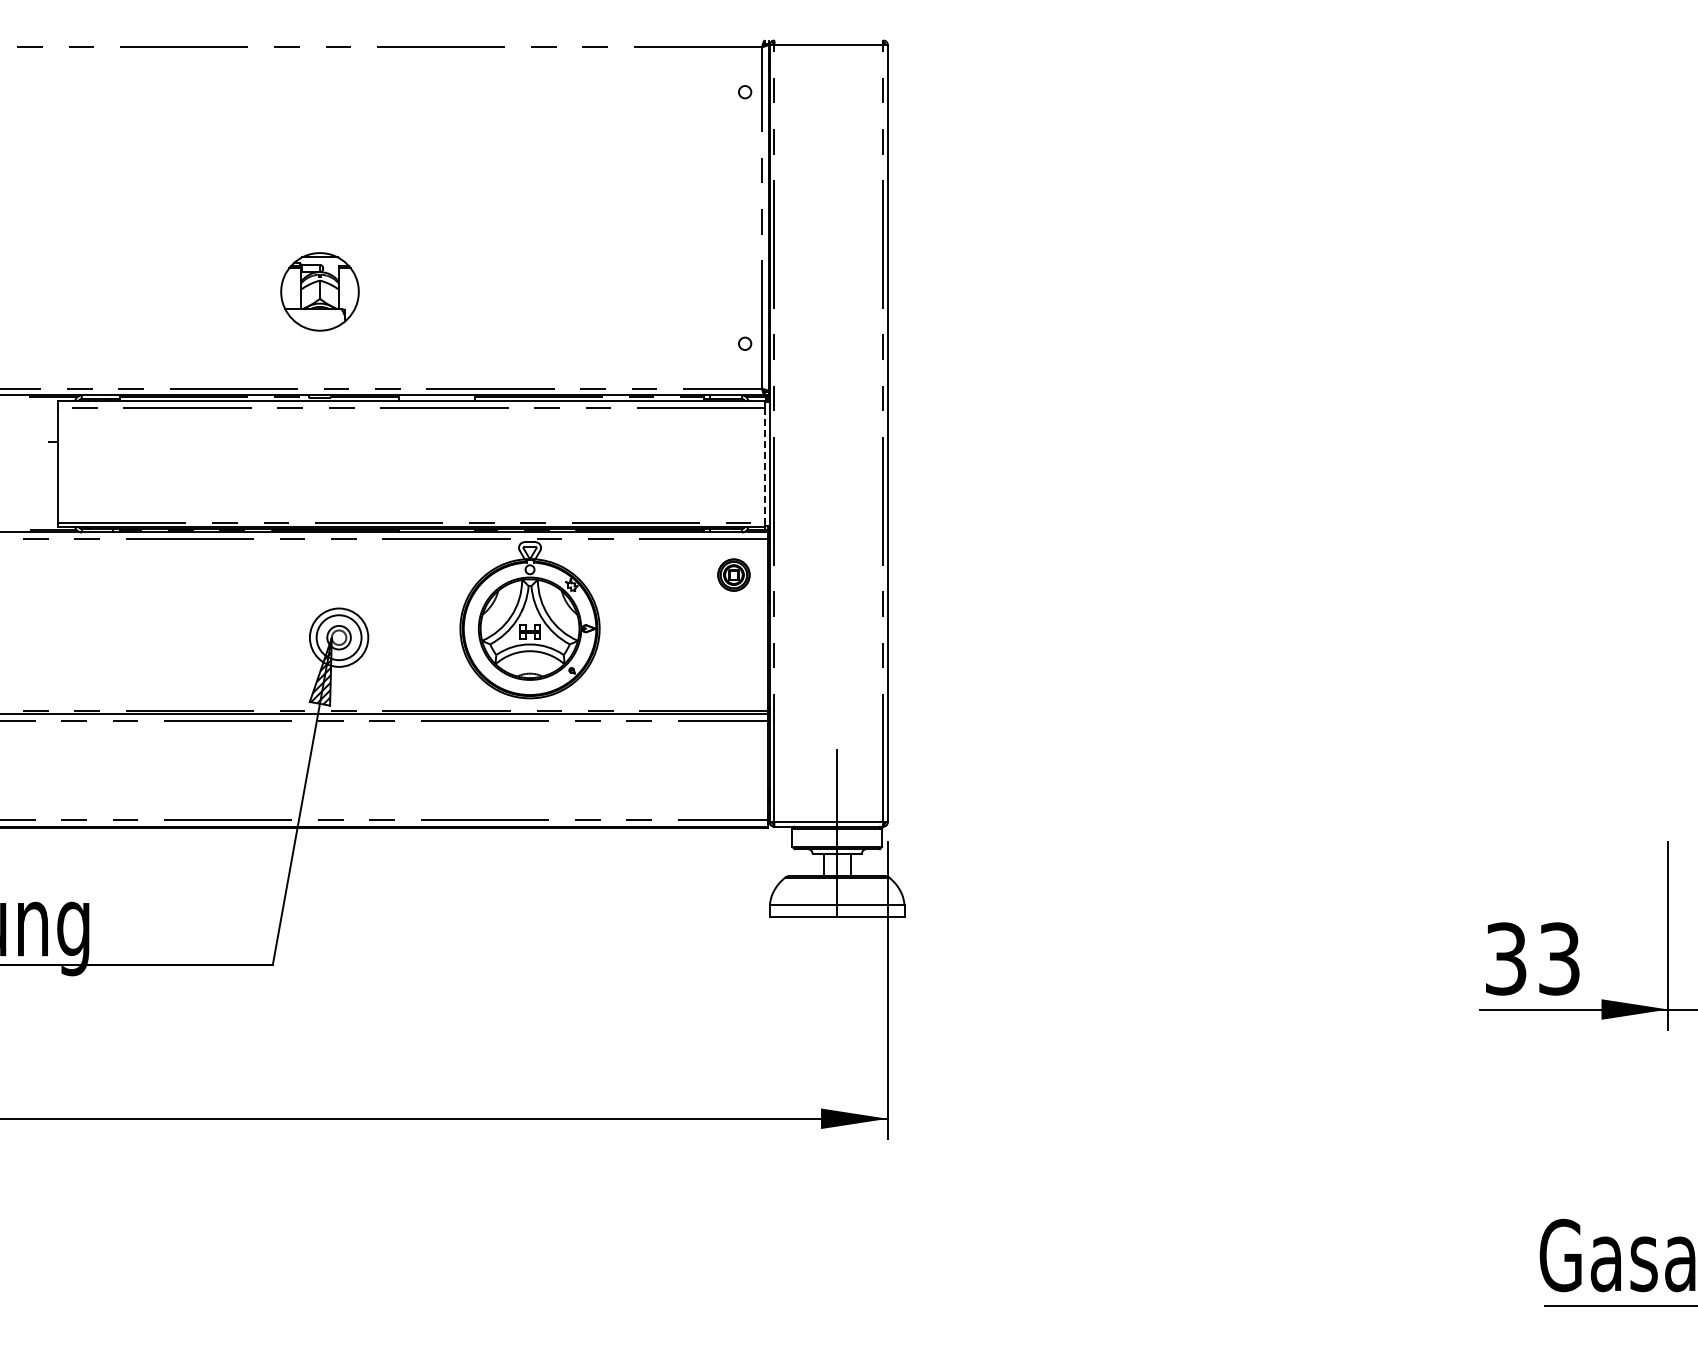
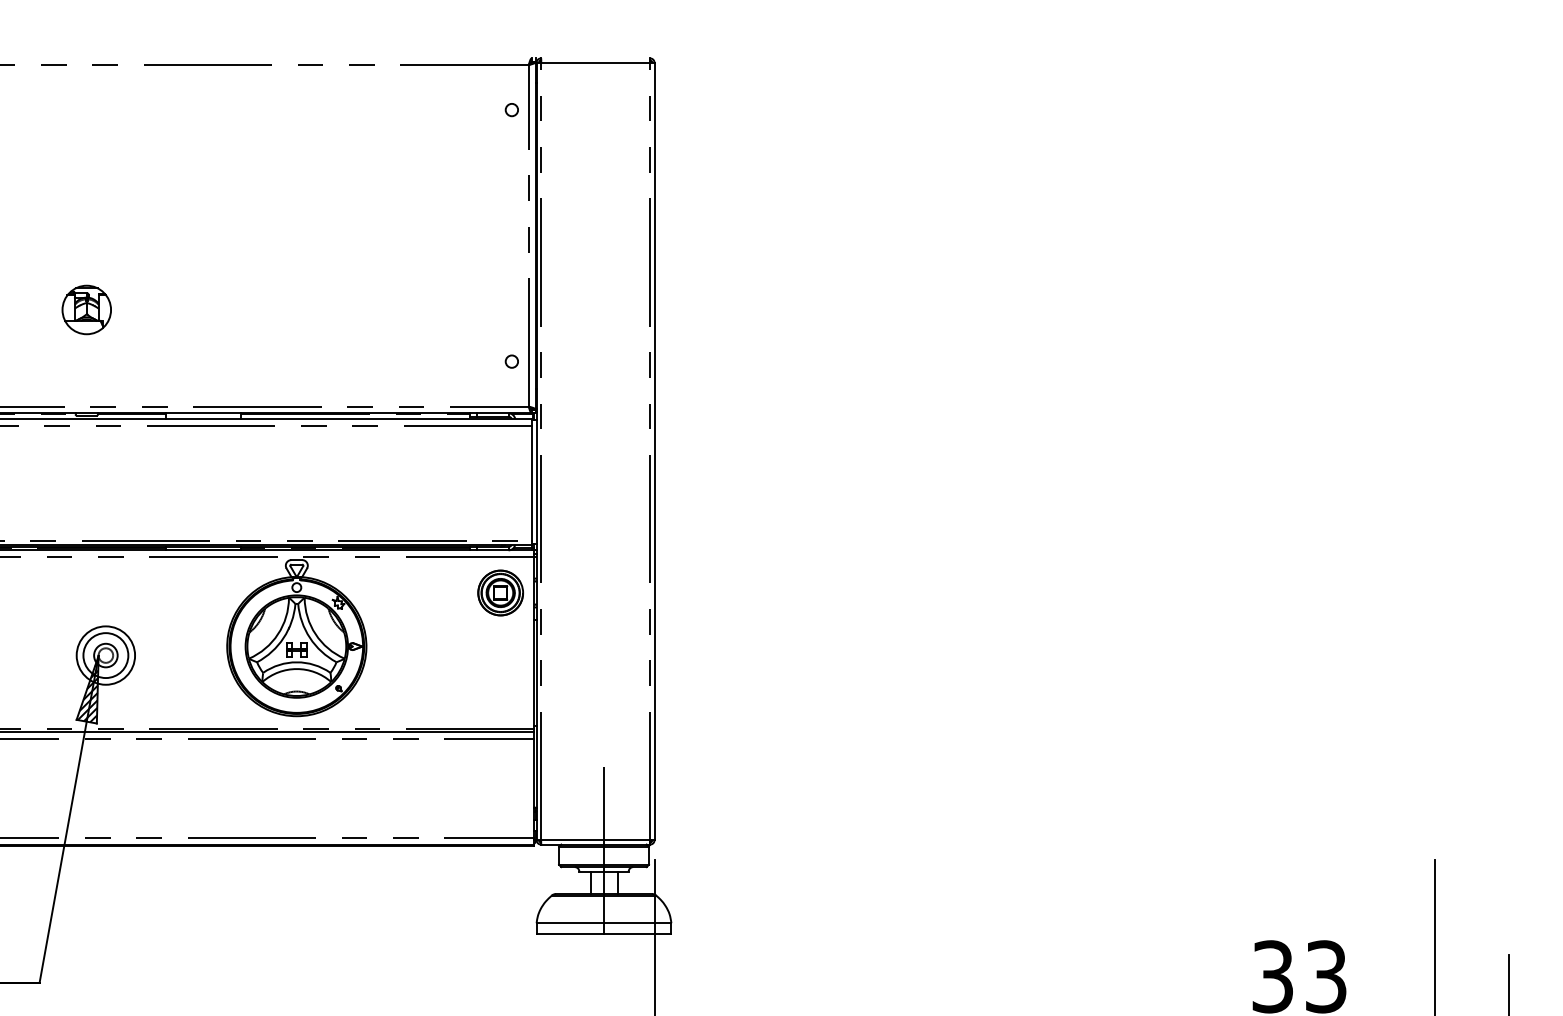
part: (319, 292) -> (86, 310), size x0.62
line: (765, 465) -> (532, 483), dashed -> solid
part: (733, 574) -> (500, 592), size x1.43

